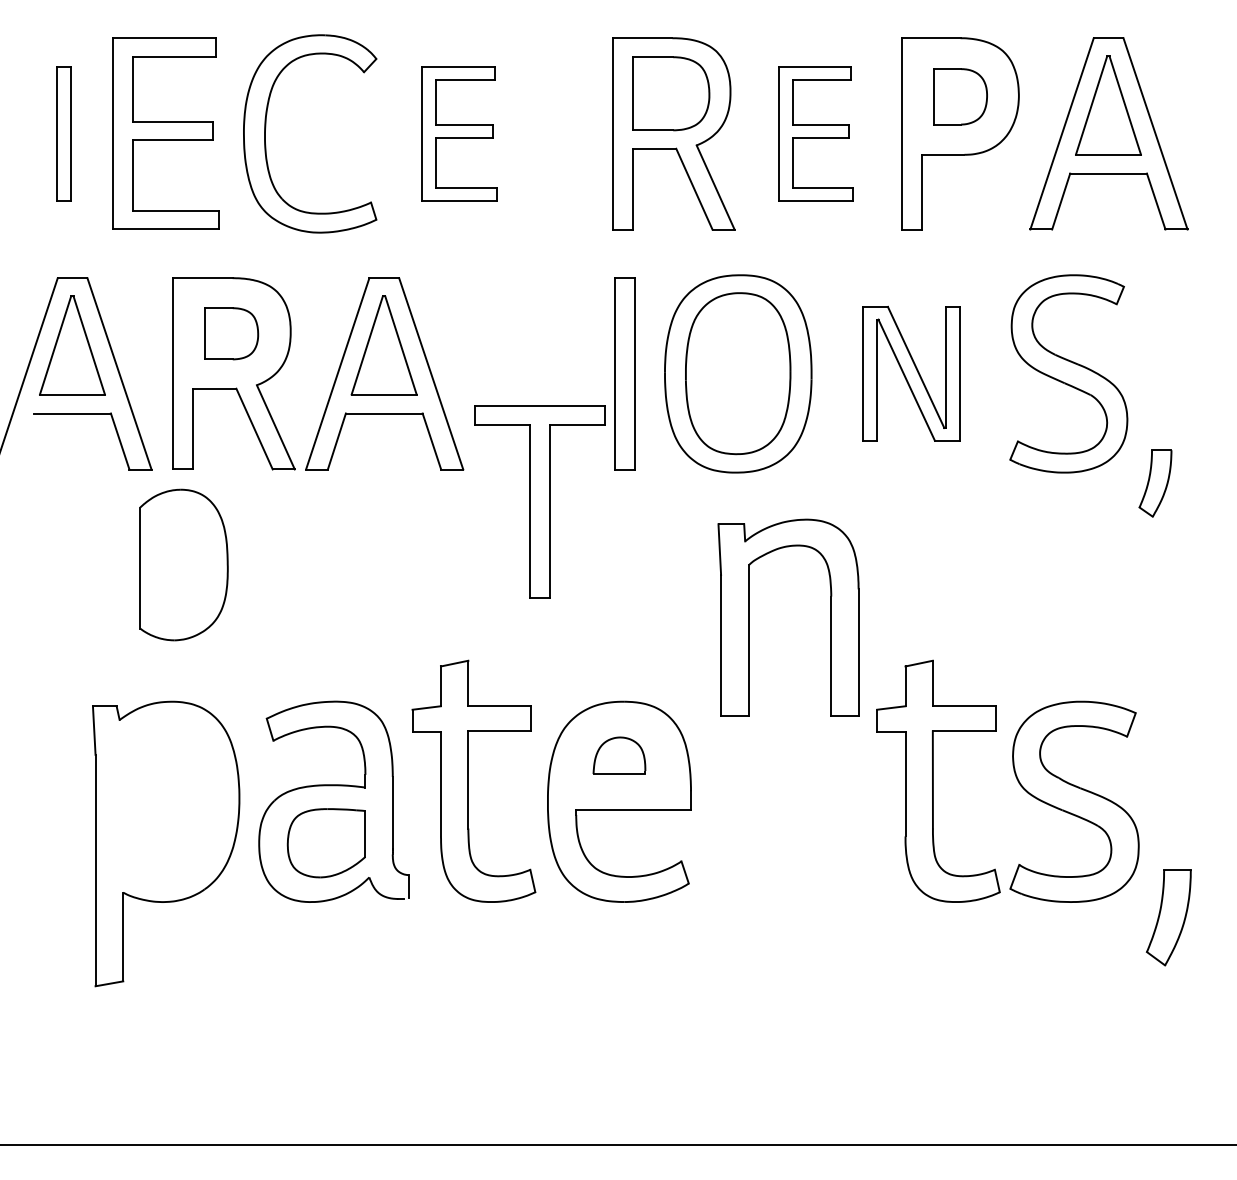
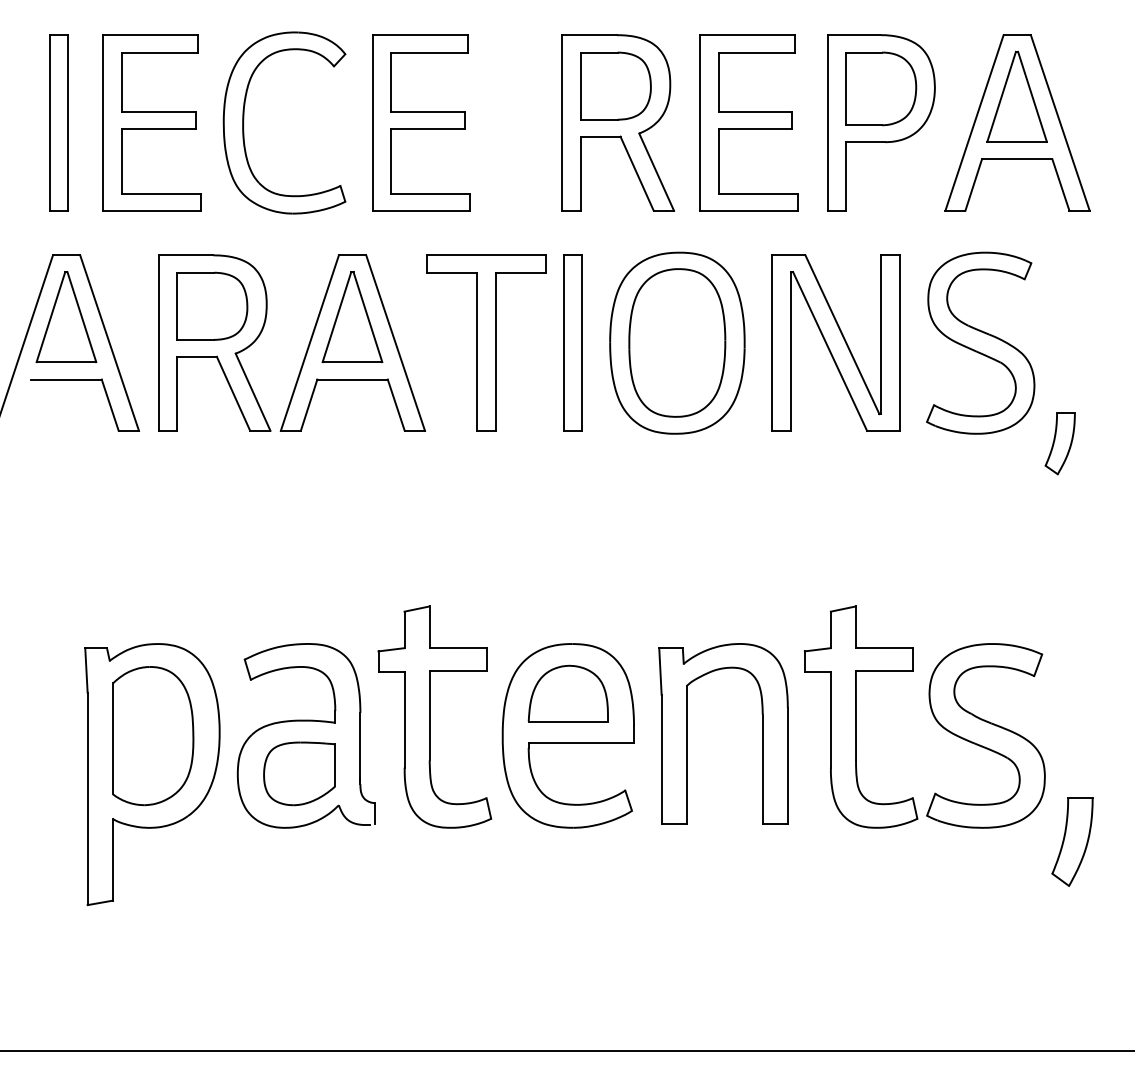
part: (960, 96) -> (881, 88), size x1.43
part: (63, 133) -> (58, 122), size x1.43
part: (459, 133) -> (421, 122), size x1.43
part: (815, 133) -> (748, 122), size x1.43
part: (231, 333) -> (212, 306), size x1.43
part: (911, 373) -> (836, 342), size x1.43
part: (539, 501) -> (485, 342), moved
part: (183, 564) -> (152, 735), moved
part: (749, 617) -> (687, 733), moved
part: (619, 755) -> (568, 693), size x1.67

